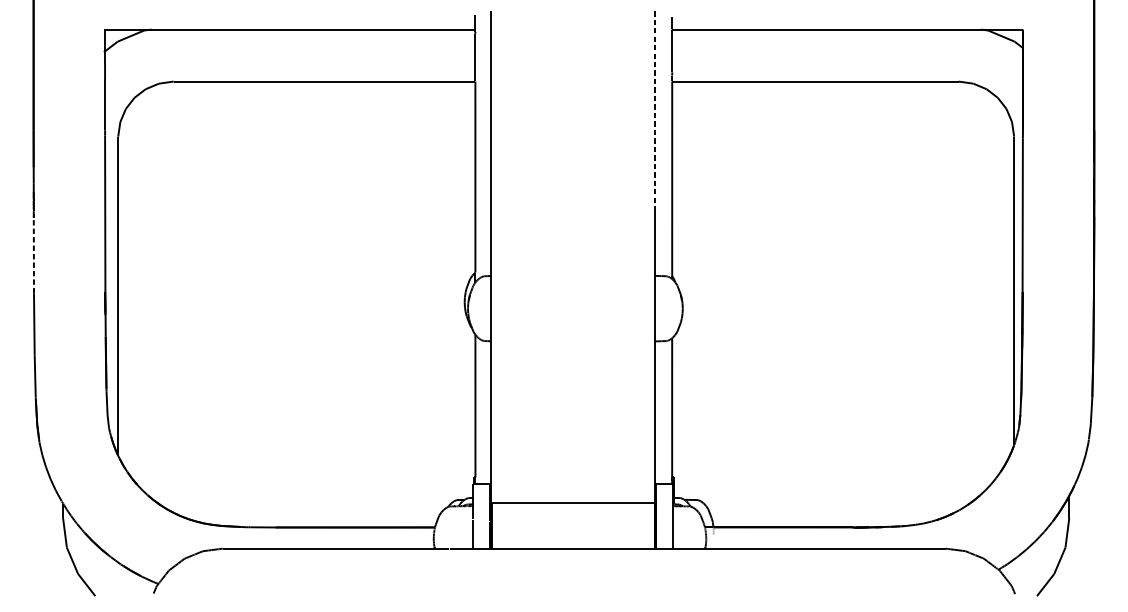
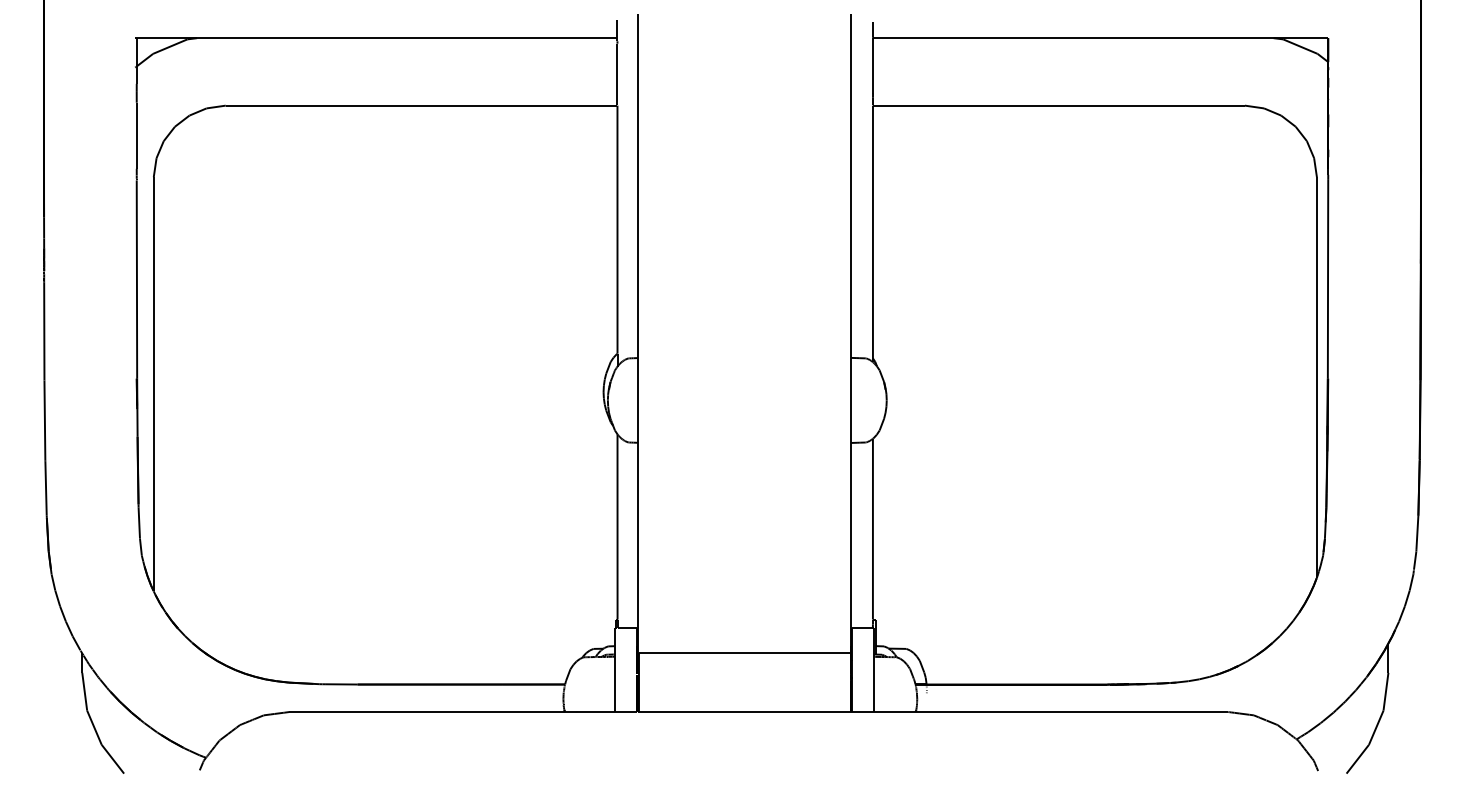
line: (655, 111) -> (851, 144), dashed -> solid
line: (34, 255) -> (44, 331), dashed -> solid

